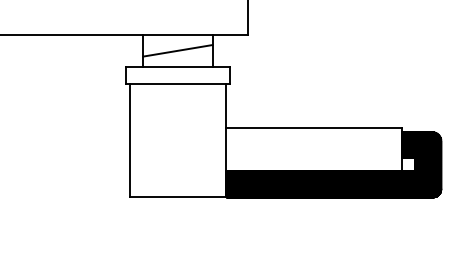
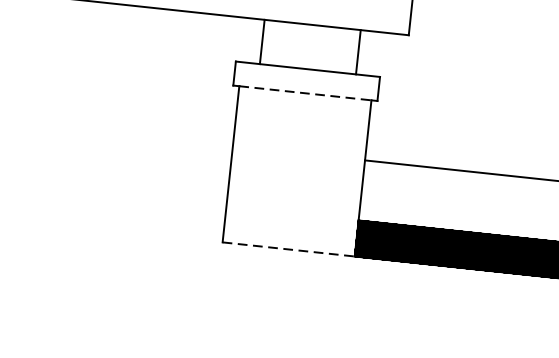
line: (177, 50) -> (309, 46), removed
line: (177, 84) -> (304, 93), solid -> dashed
line: (177, 197) -> (288, 249), solid -> dashed

